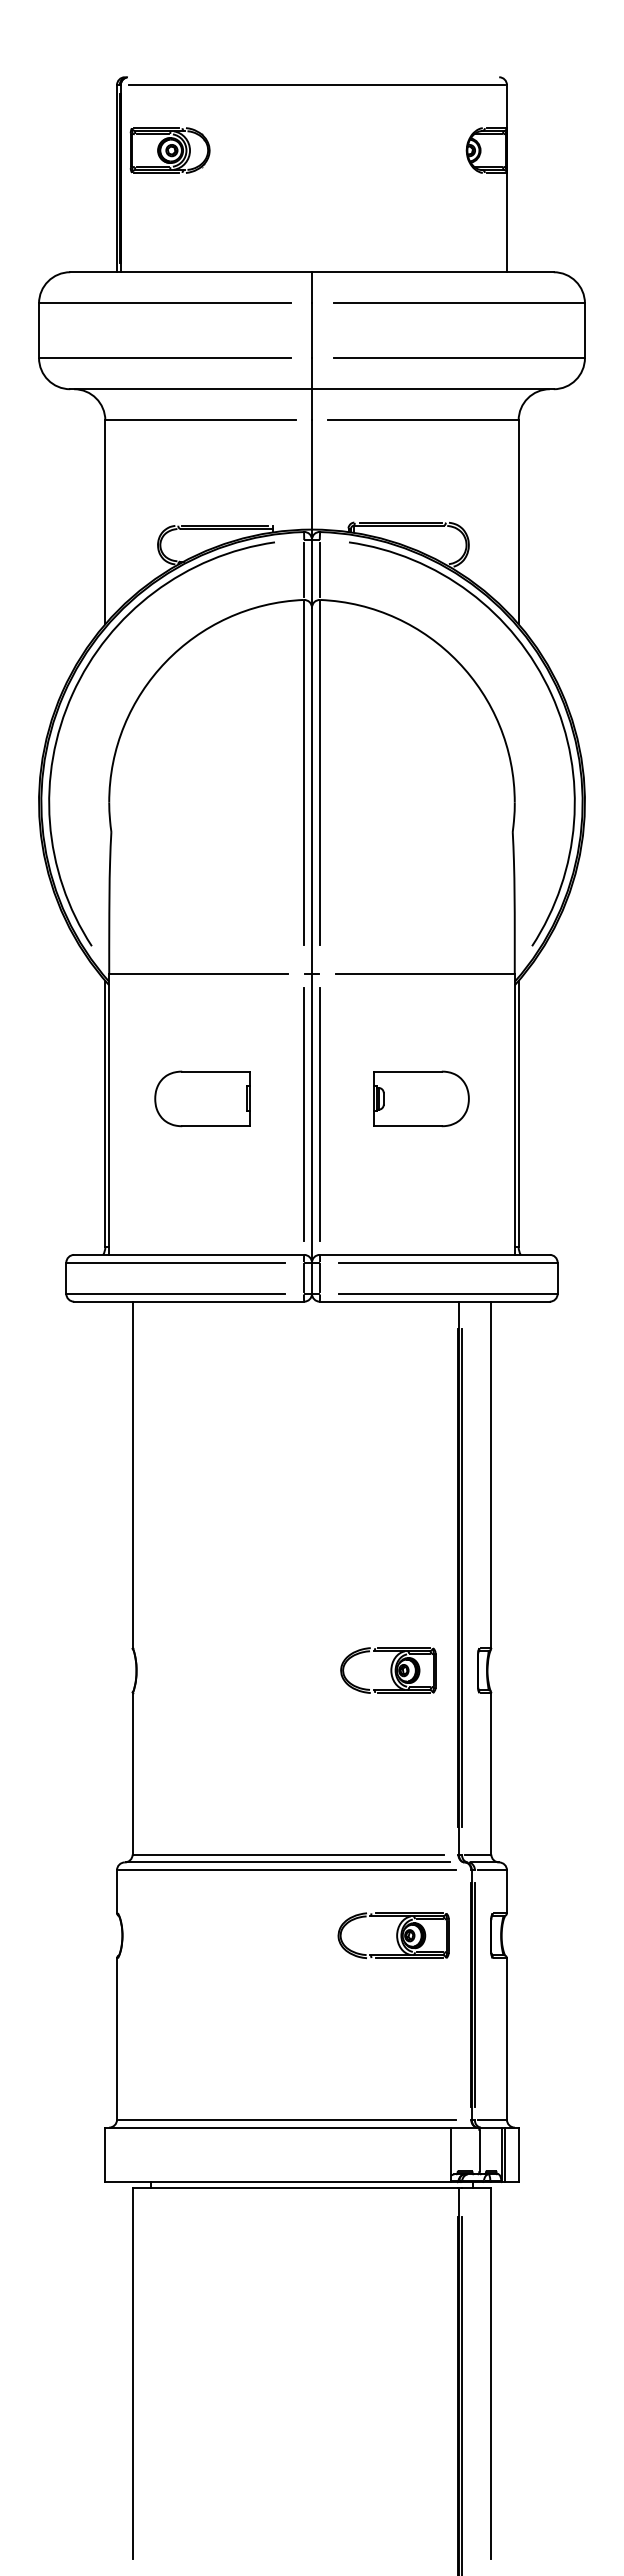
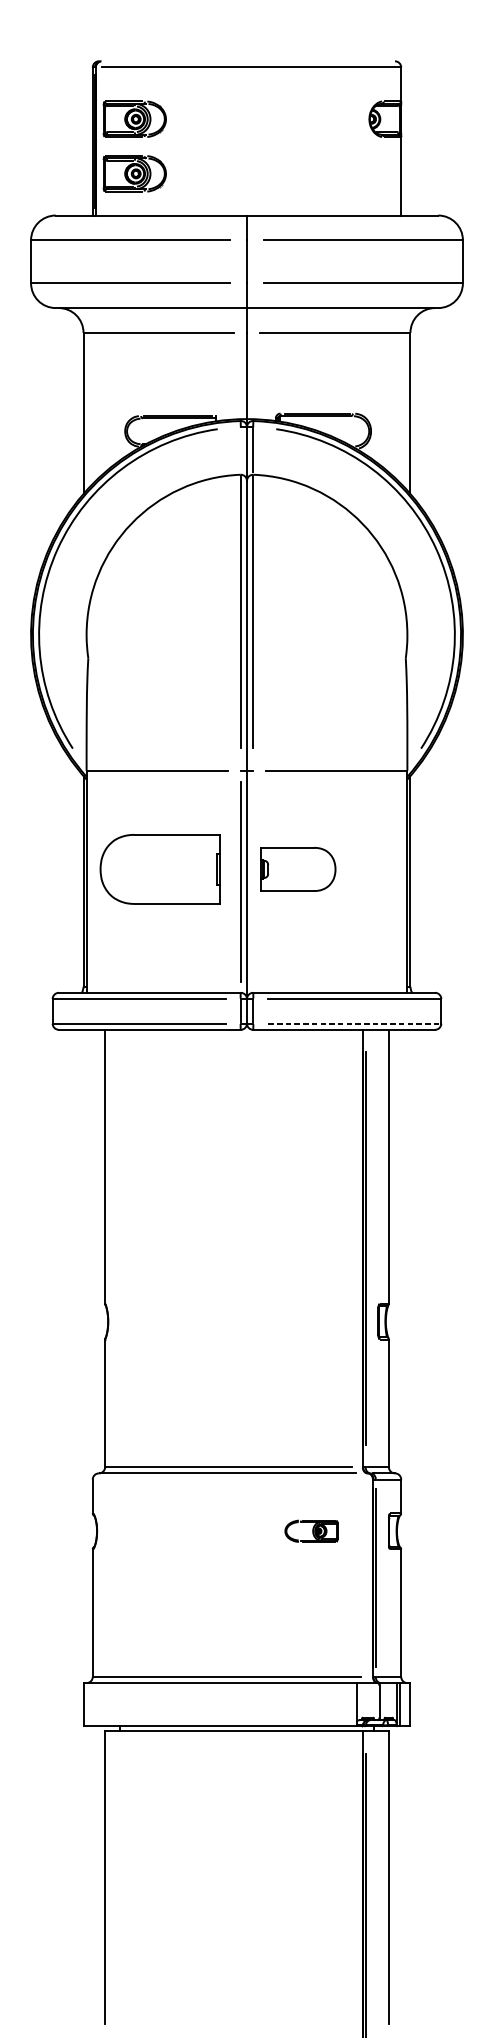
part: (169, 219) -> (134, 173), added
line: (304, 569) -> (241, 450), removed
part: (202, 1098) -> (160, 869), size x1.6
part: (421, 1098) -> (298, 869), moved
line: (320, 1114) -> (253, 881), removed
line: (448, 1293) -> (354, 1023), solid -> dashed
part: (388, 1670) -> (307, 1321), removed
line: (286, 1870) -> (226, 1479), removed
part: (393, 1935) -> (311, 1531), size x0.6

